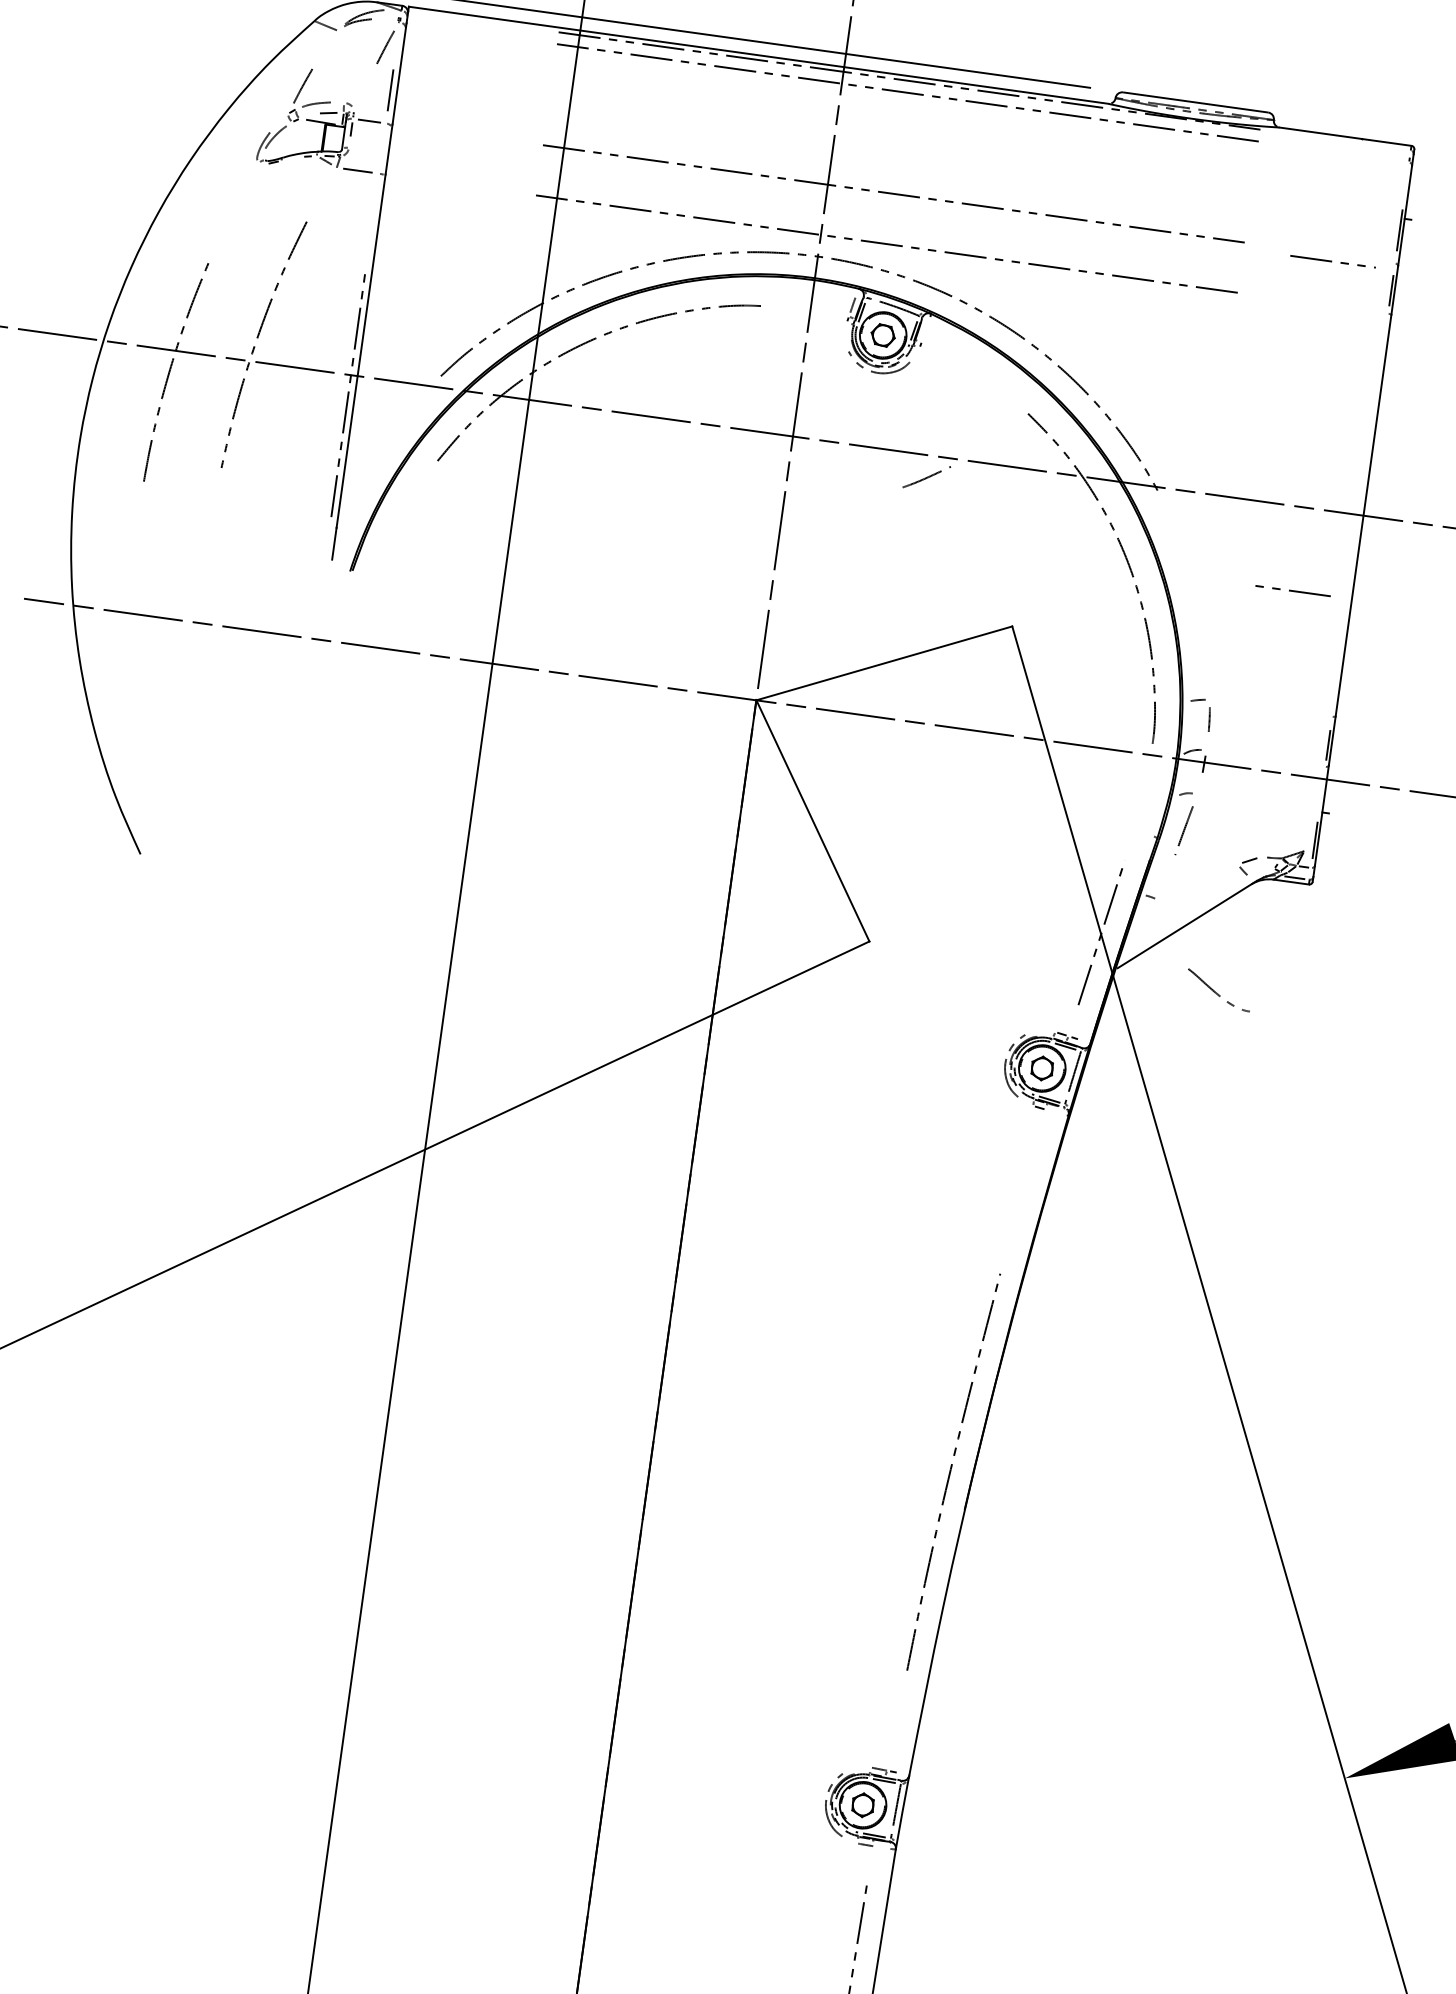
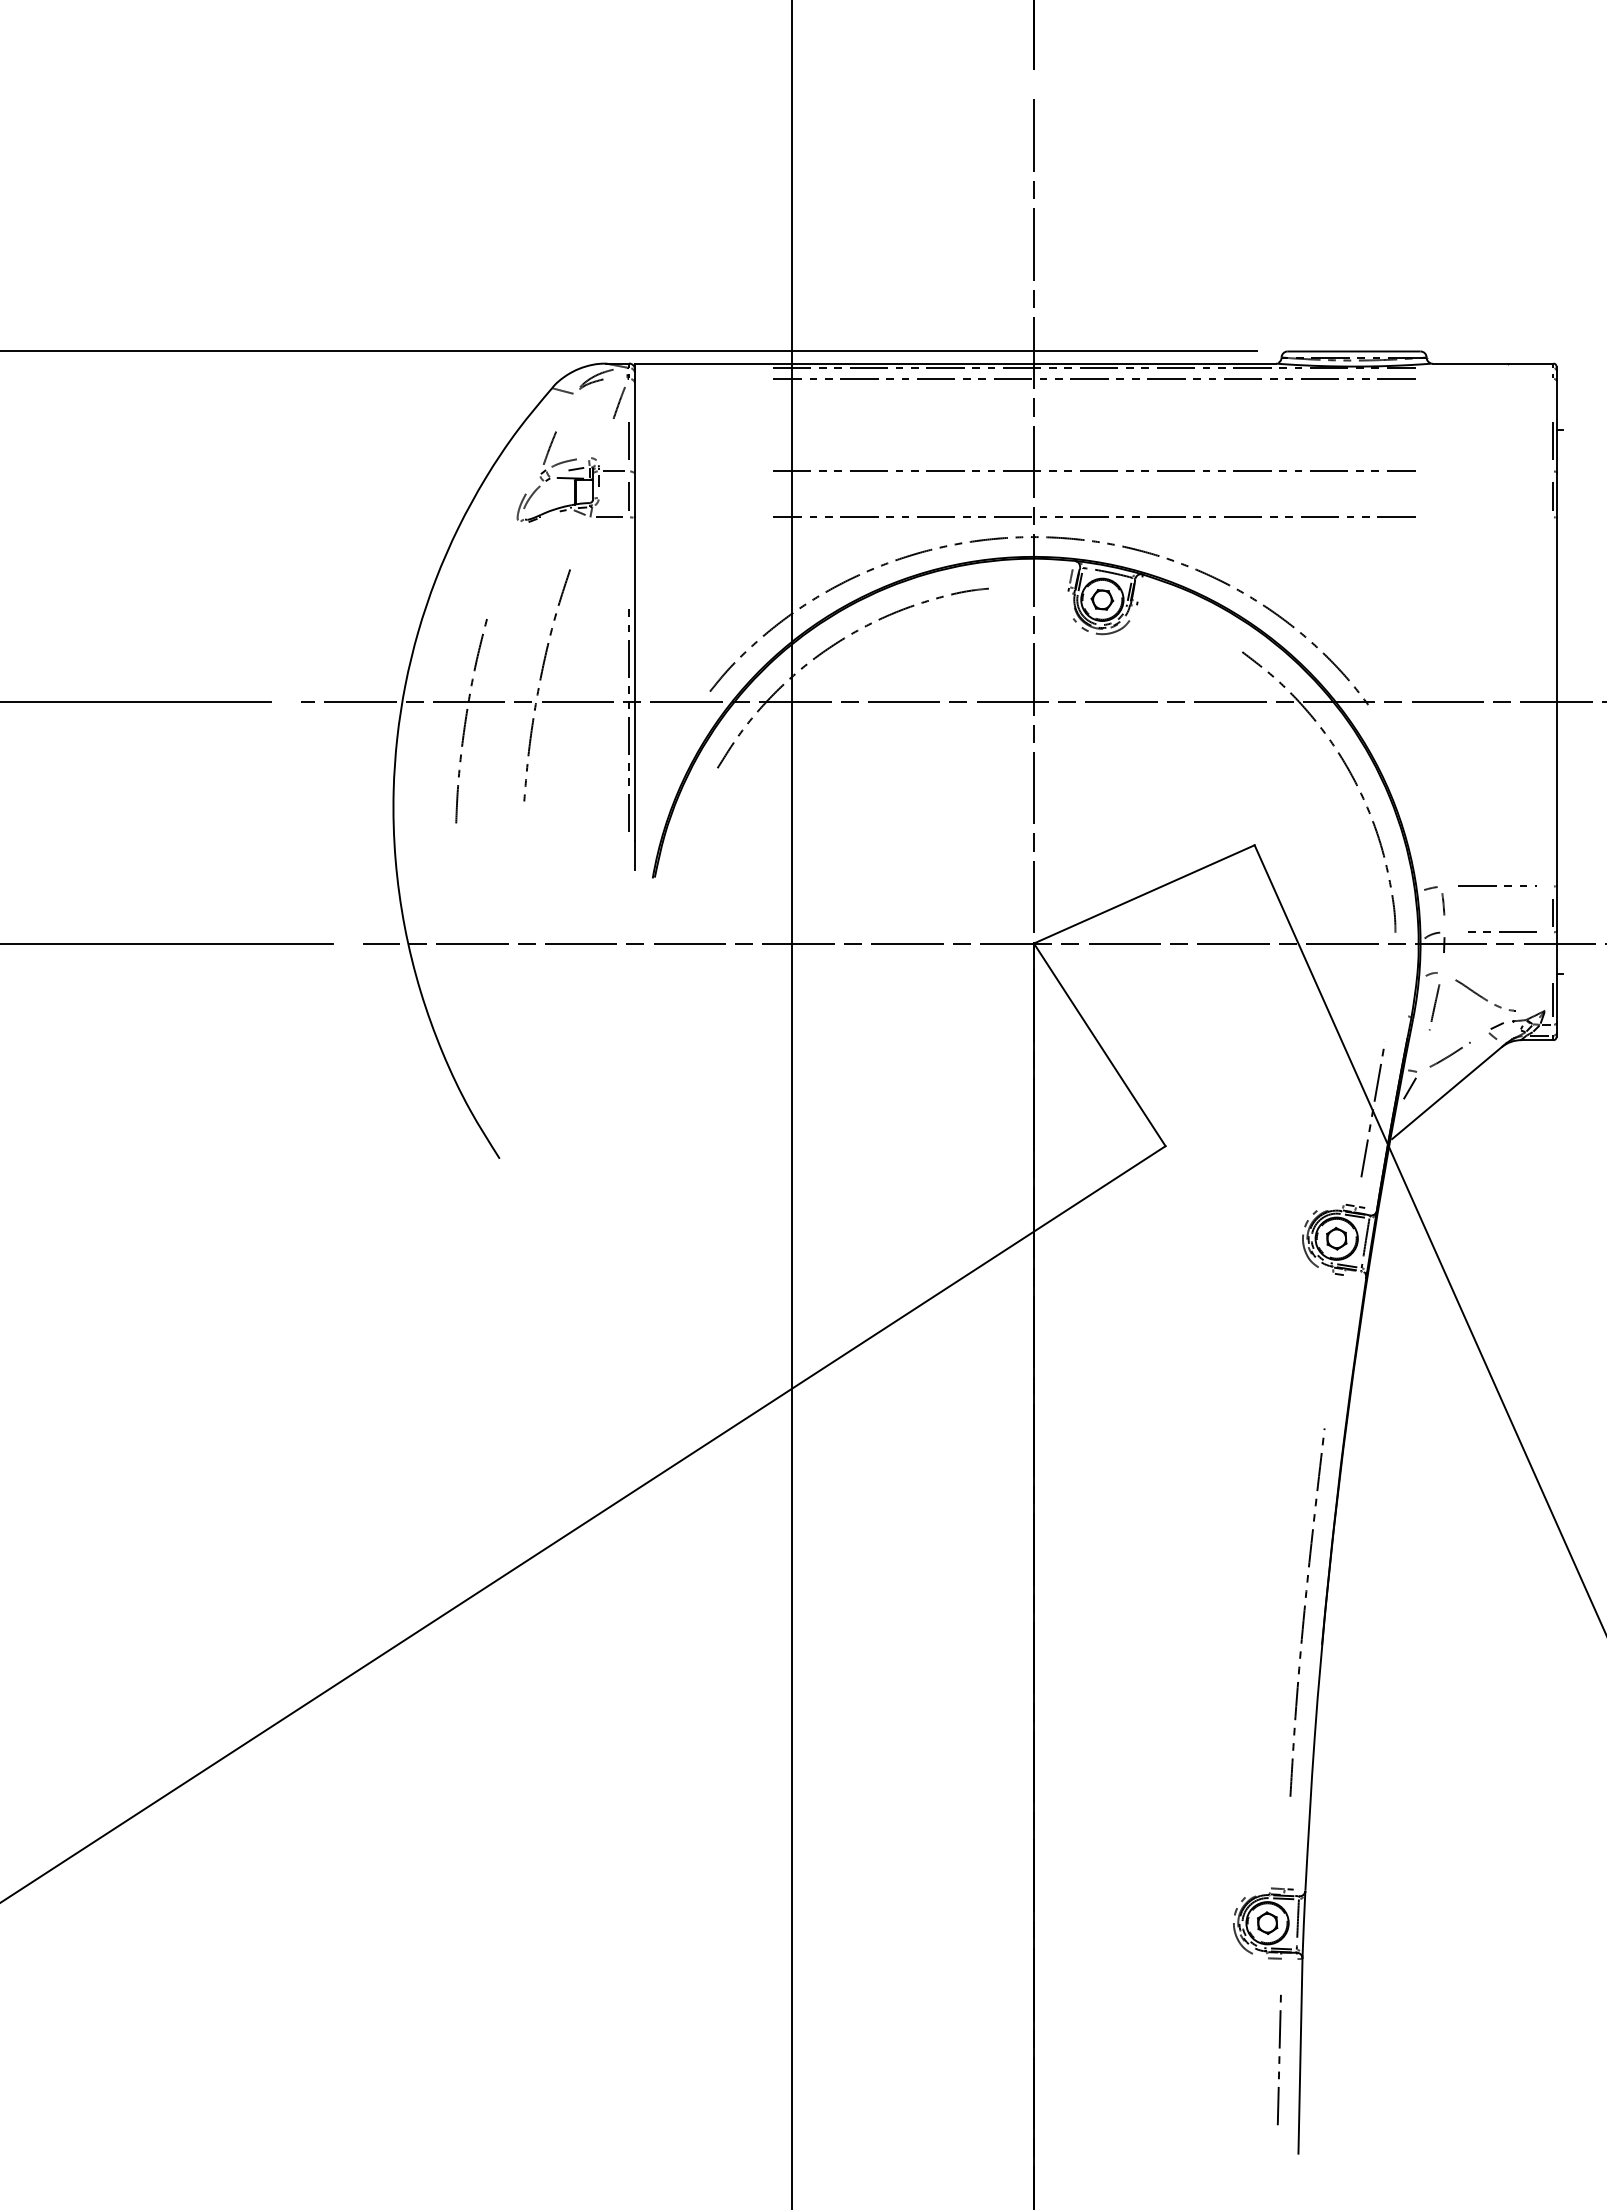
line: (382, 149) -> (629, 495), added
line: (1332, 260) -> (1496, 885), moved
curve: (926, 476) -> (1449, 1054), moved
line: (1293, 590) -> (1502, 931), moved
line: (1144, 915) -> (1409, 1088), added
curve: (1217, 992) -> (1484, 997), moved

